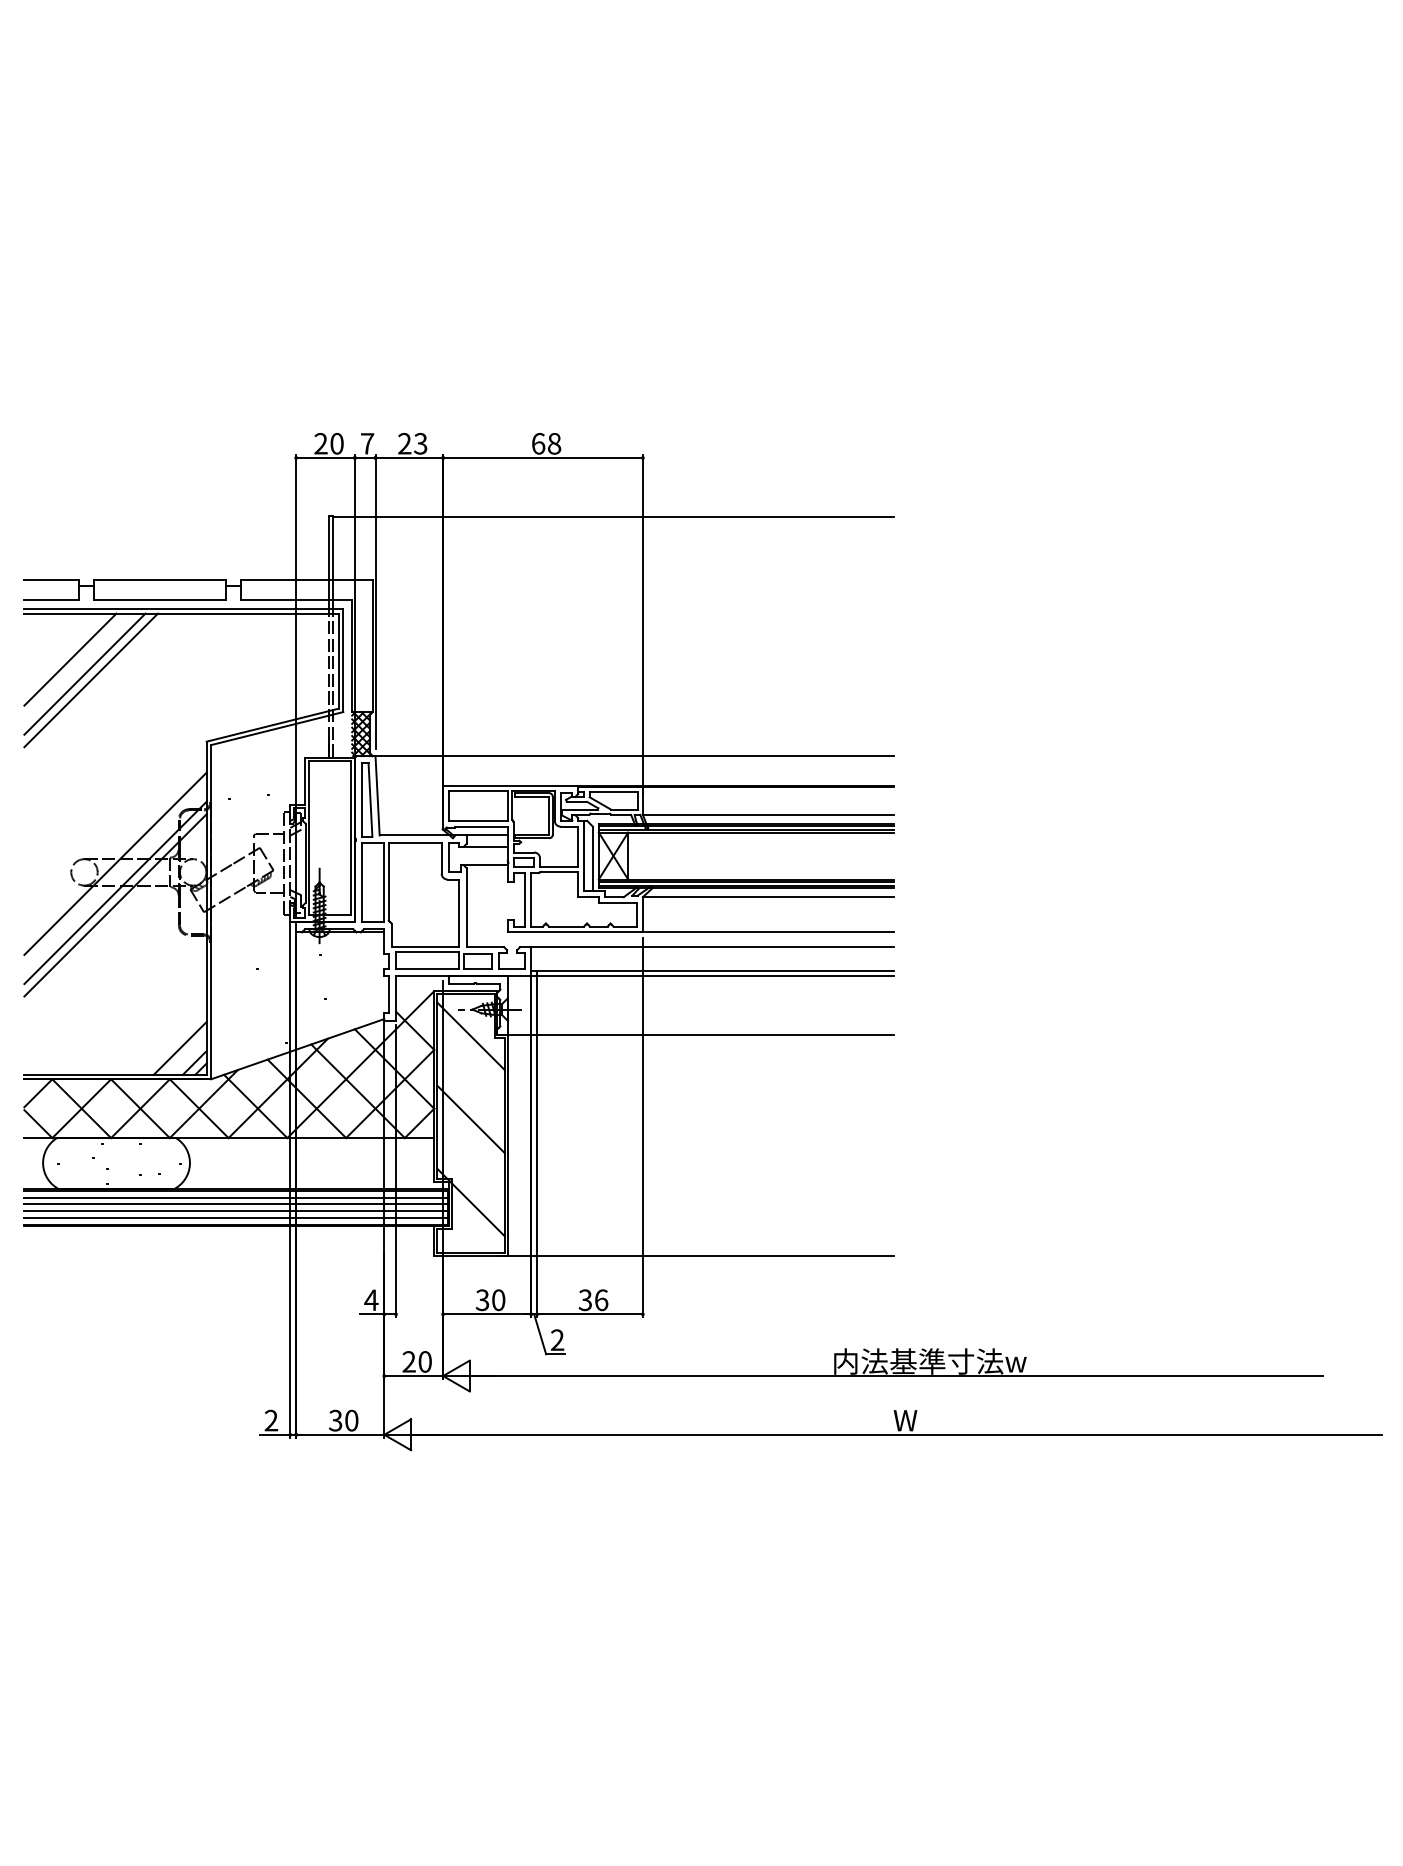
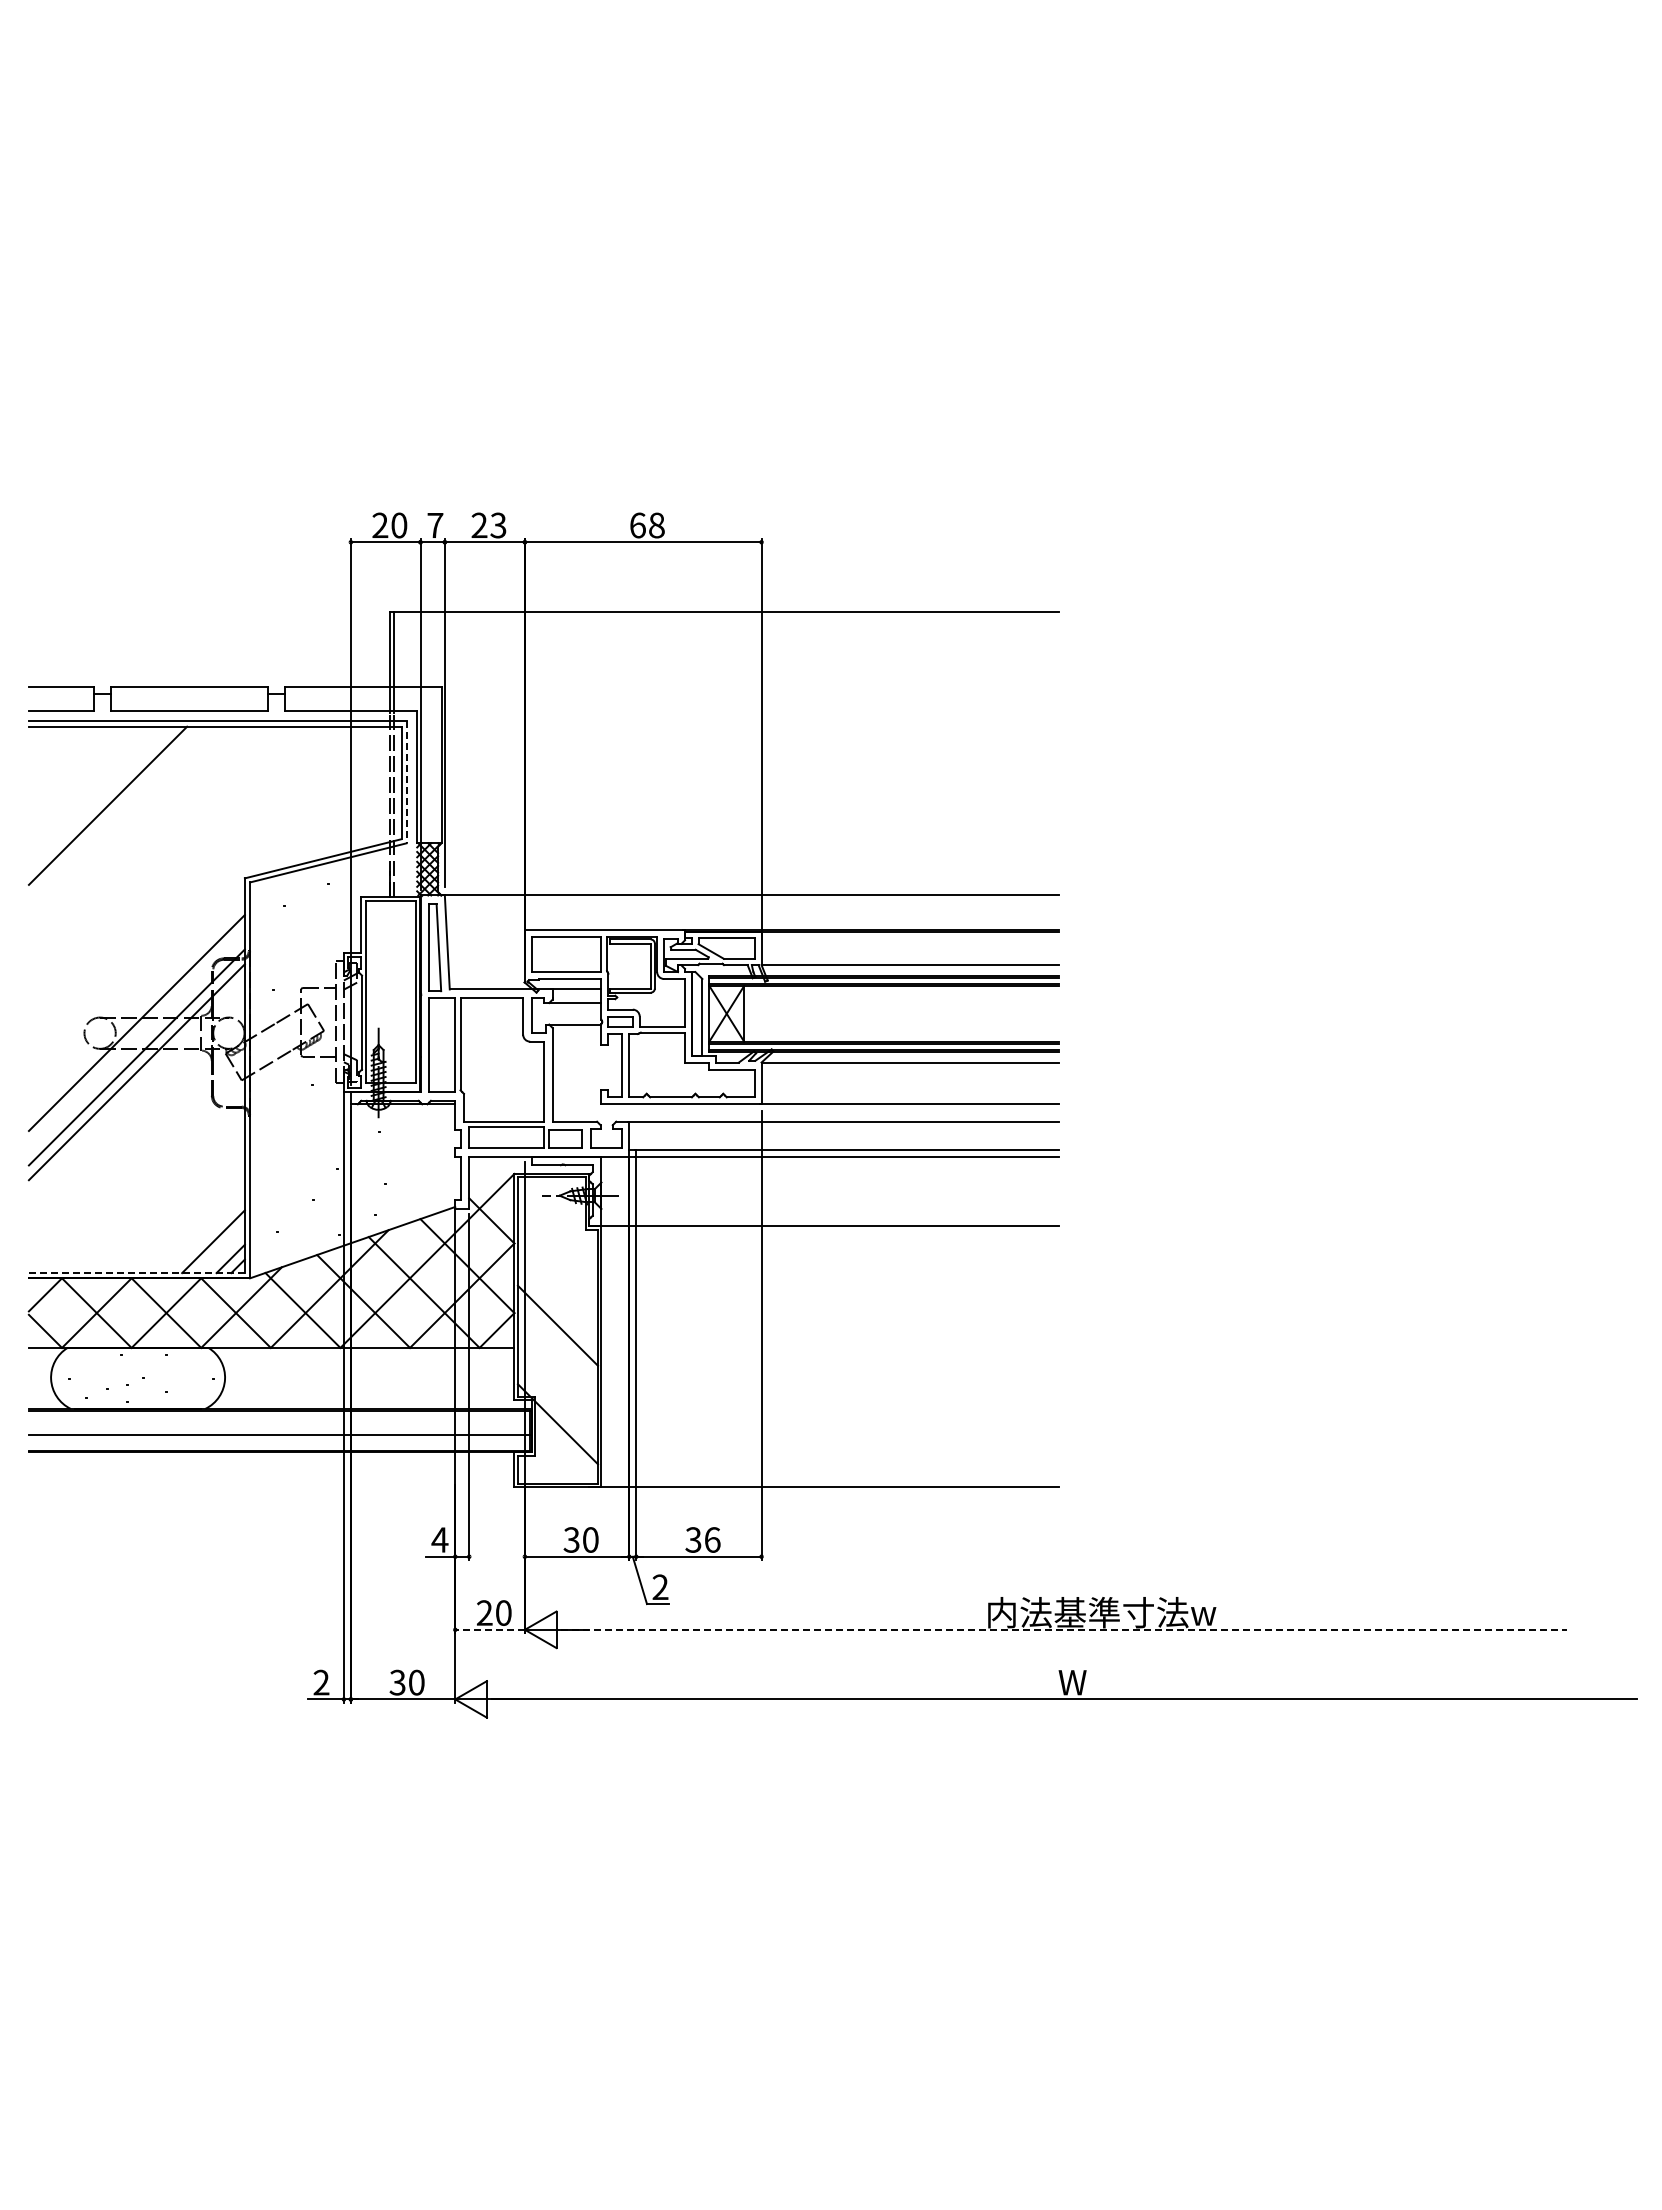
line: (69, 659) -> (82, 780), removed
line: (343, 660) -> (406, 782), solid -> dashed
line: (84, 674) -> (100, 798), removed
line: (470, 1036) -> (557, 1227), removed
line: (115, 1075) -> (136, 1273), solid -> dashed
line: (235, 1197) -> (279, 1418), removed
line: (235, 1204) -> (279, 1426), removed
line: (235, 1217) -> (279, 1442), removed
line: (414, 1375) -> (490, 1629), solid -> dashed
line: (898, 1375) -> (1064, 1629), solid -> dashed

